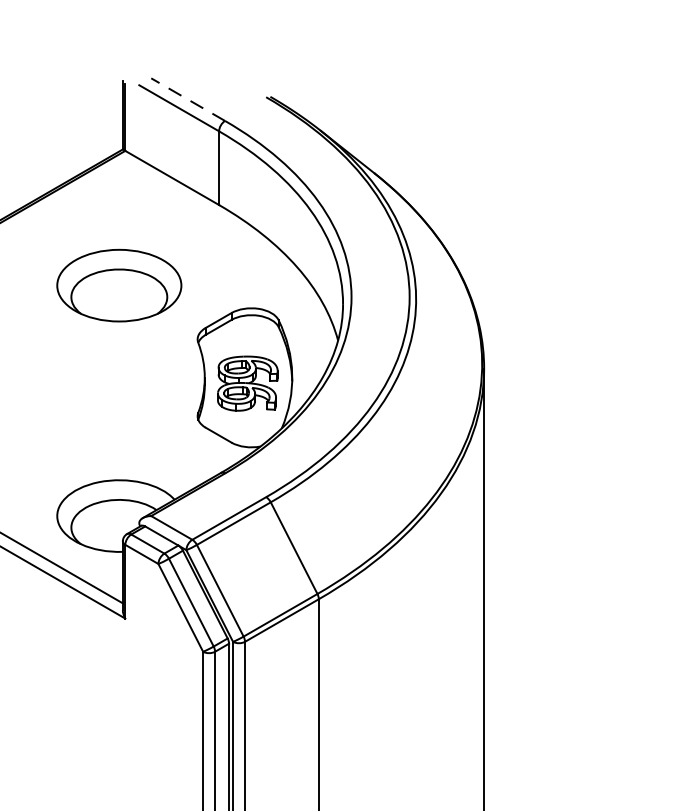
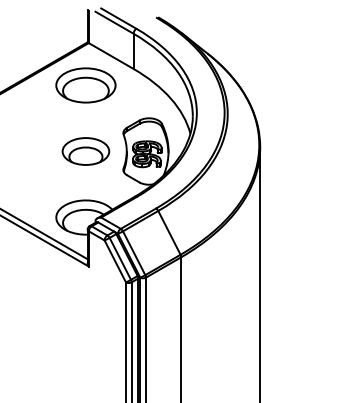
line: (187, 99) -> (118, 18), dashed -> solid
part: (118, 285) -> (85, 85), moved
part: (118, 377) -> (85, 151), added

